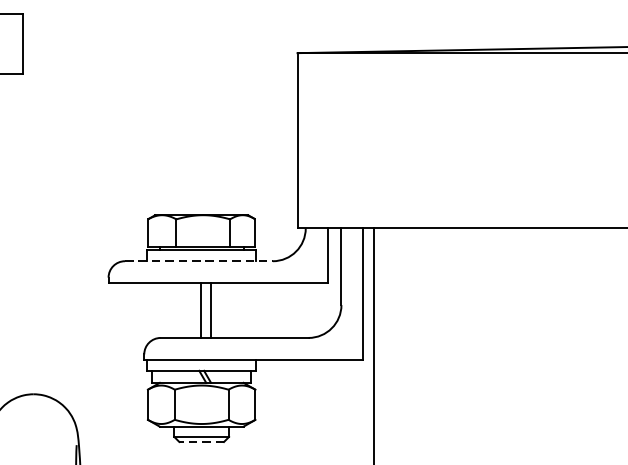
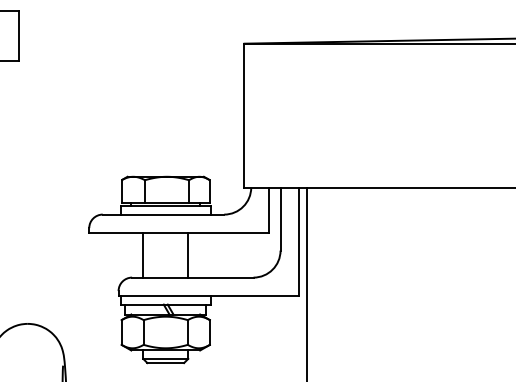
line: (198, 261) -> (163, 214), dashed -> solid
line: (201, 309) -> (143, 254), moved
line: (211, 309) -> (188, 254), moved
line: (201, 442) -> (165, 363), dashed -> solid

